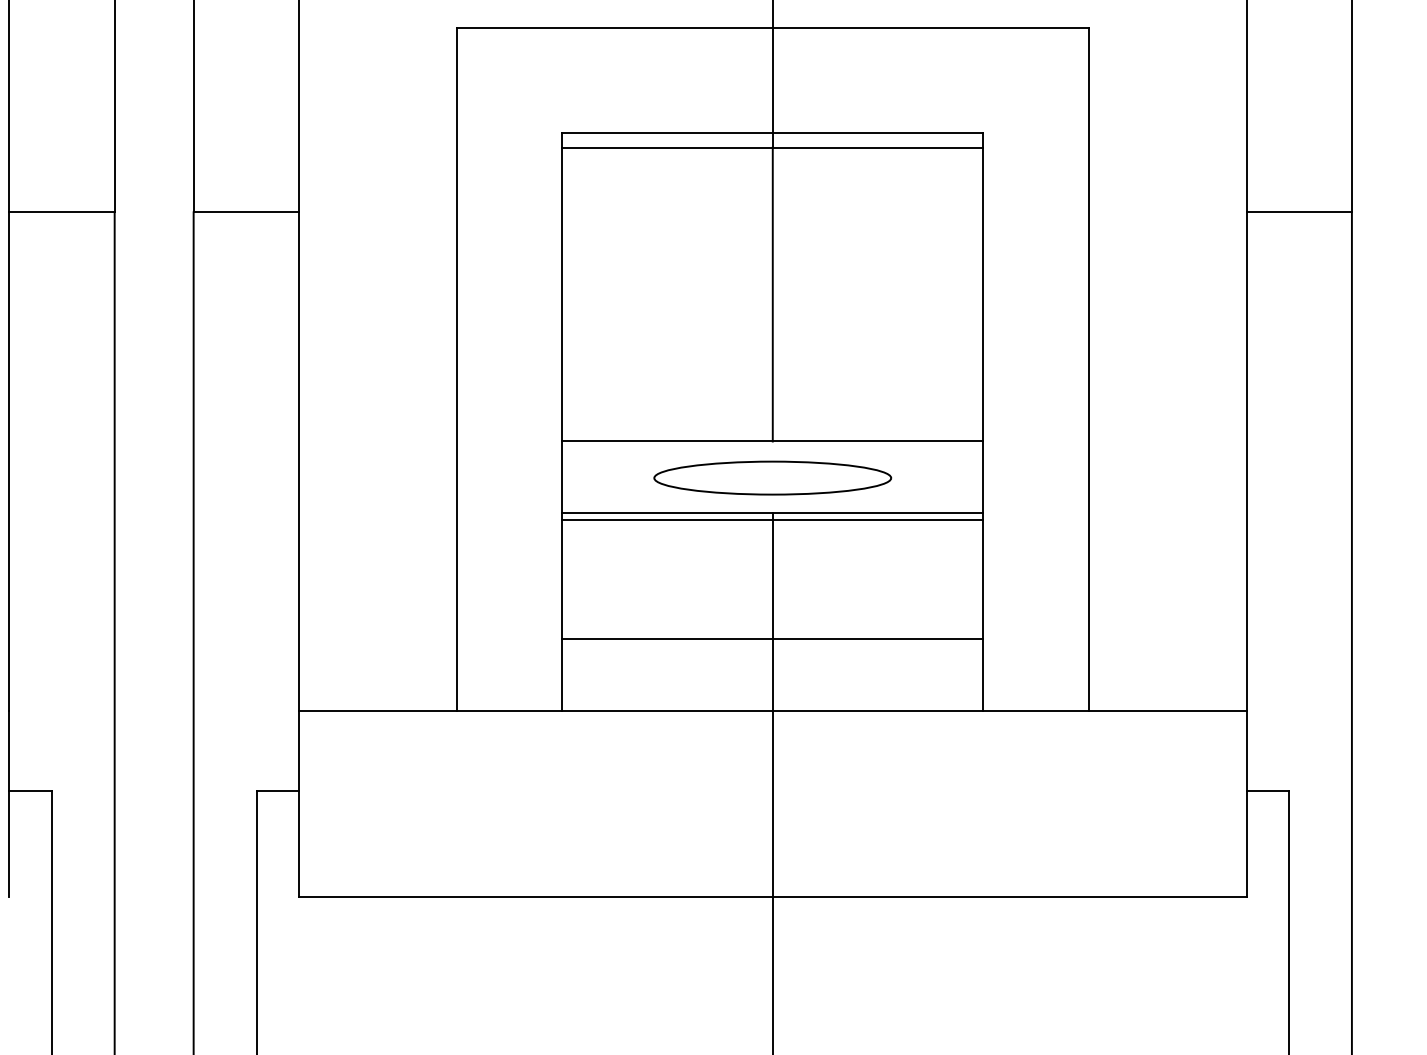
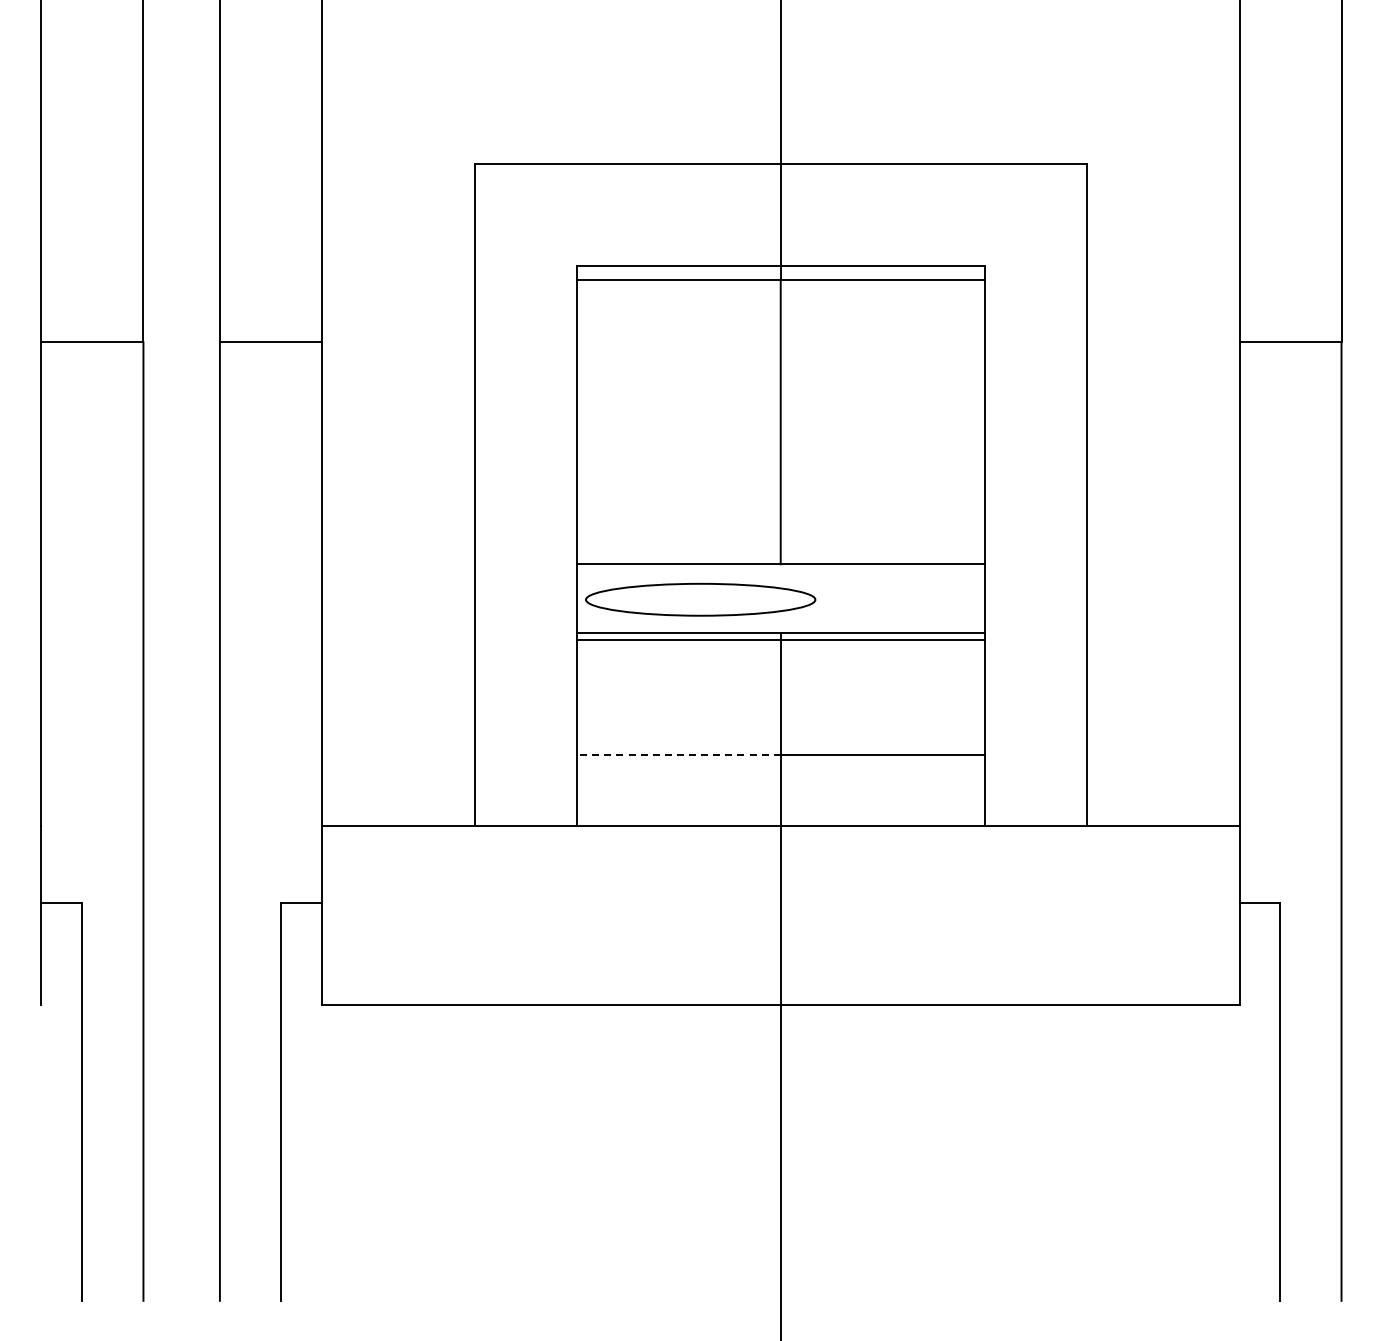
part: (772, 477) -> (700, 599), moved
line: (667, 638) -> (678, 755), solid -> dashed

